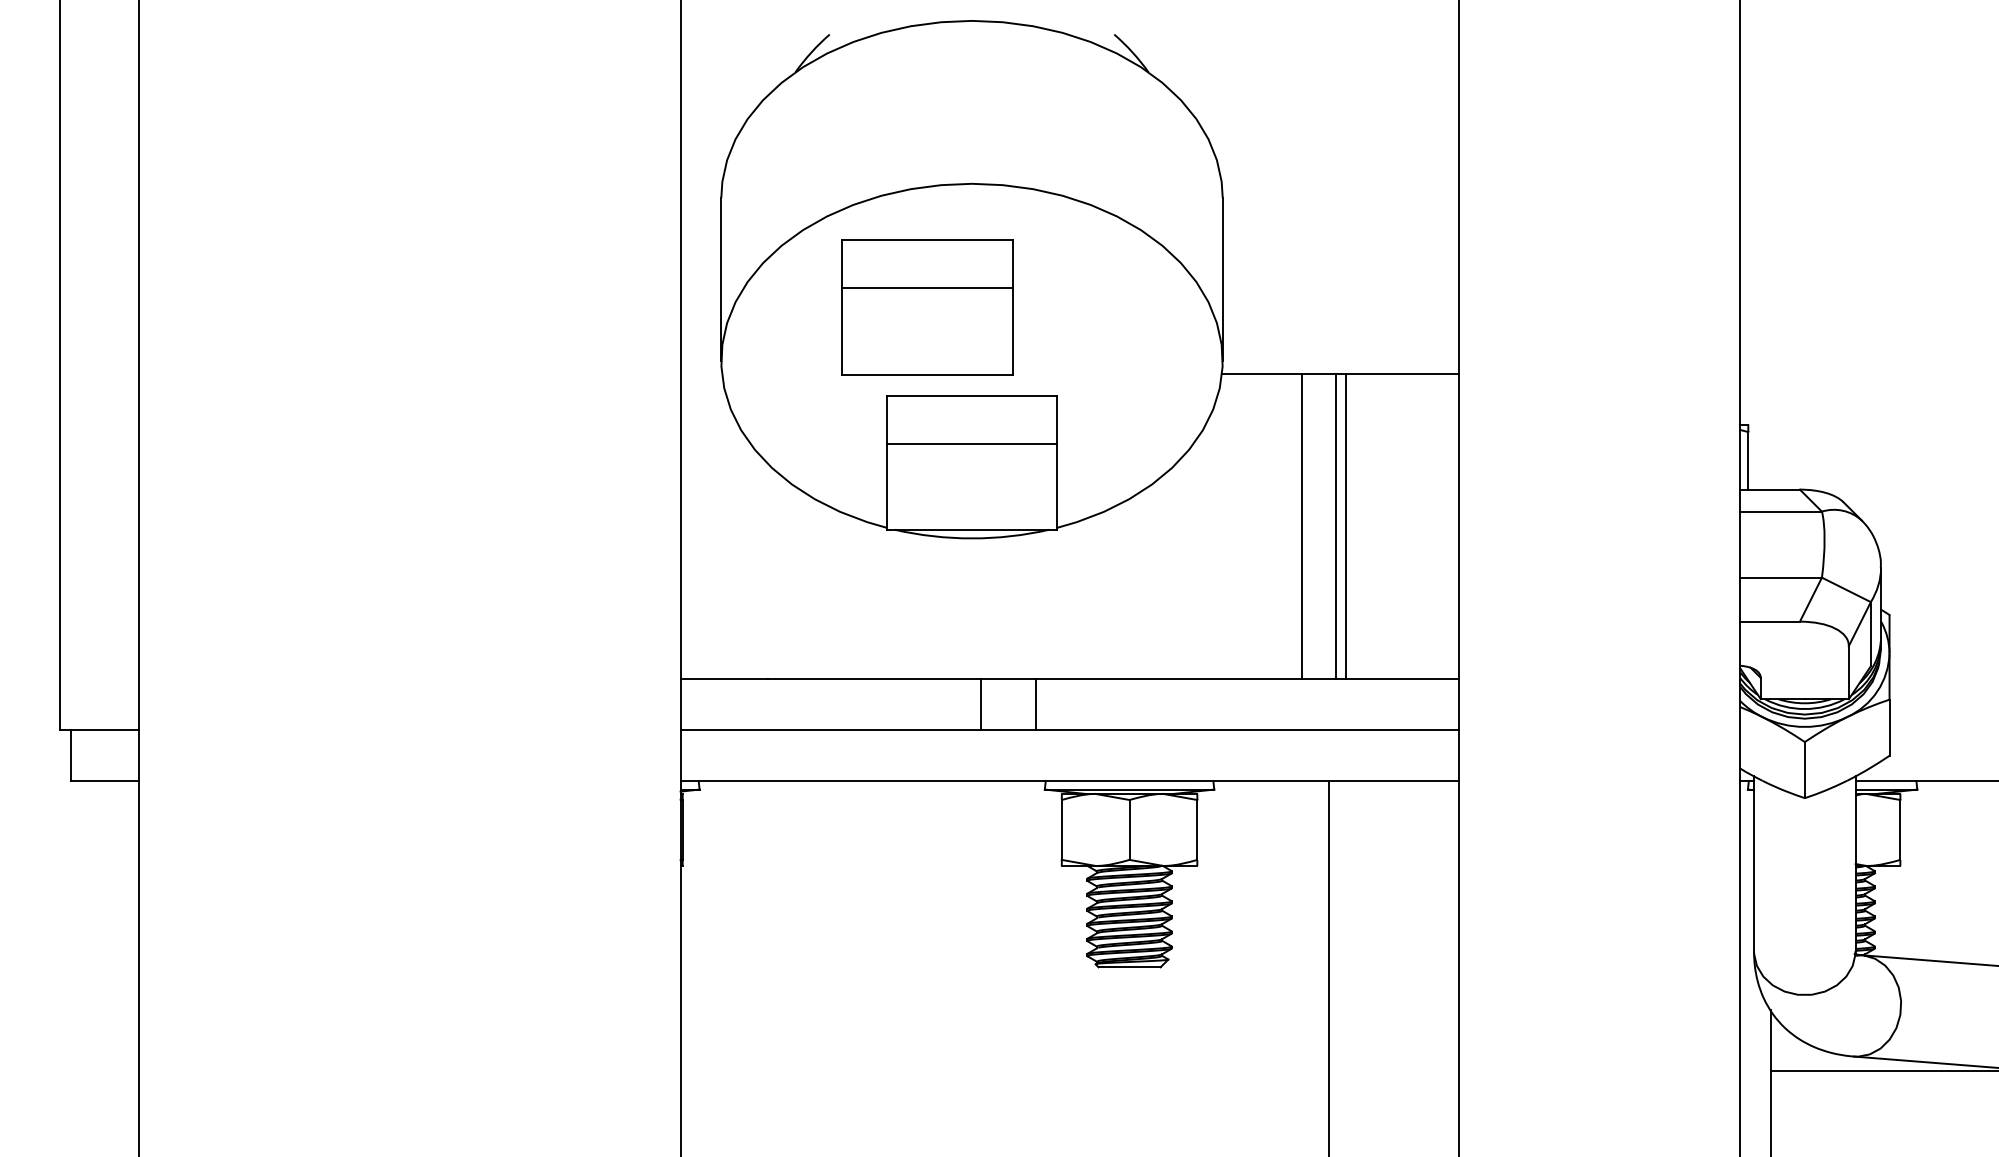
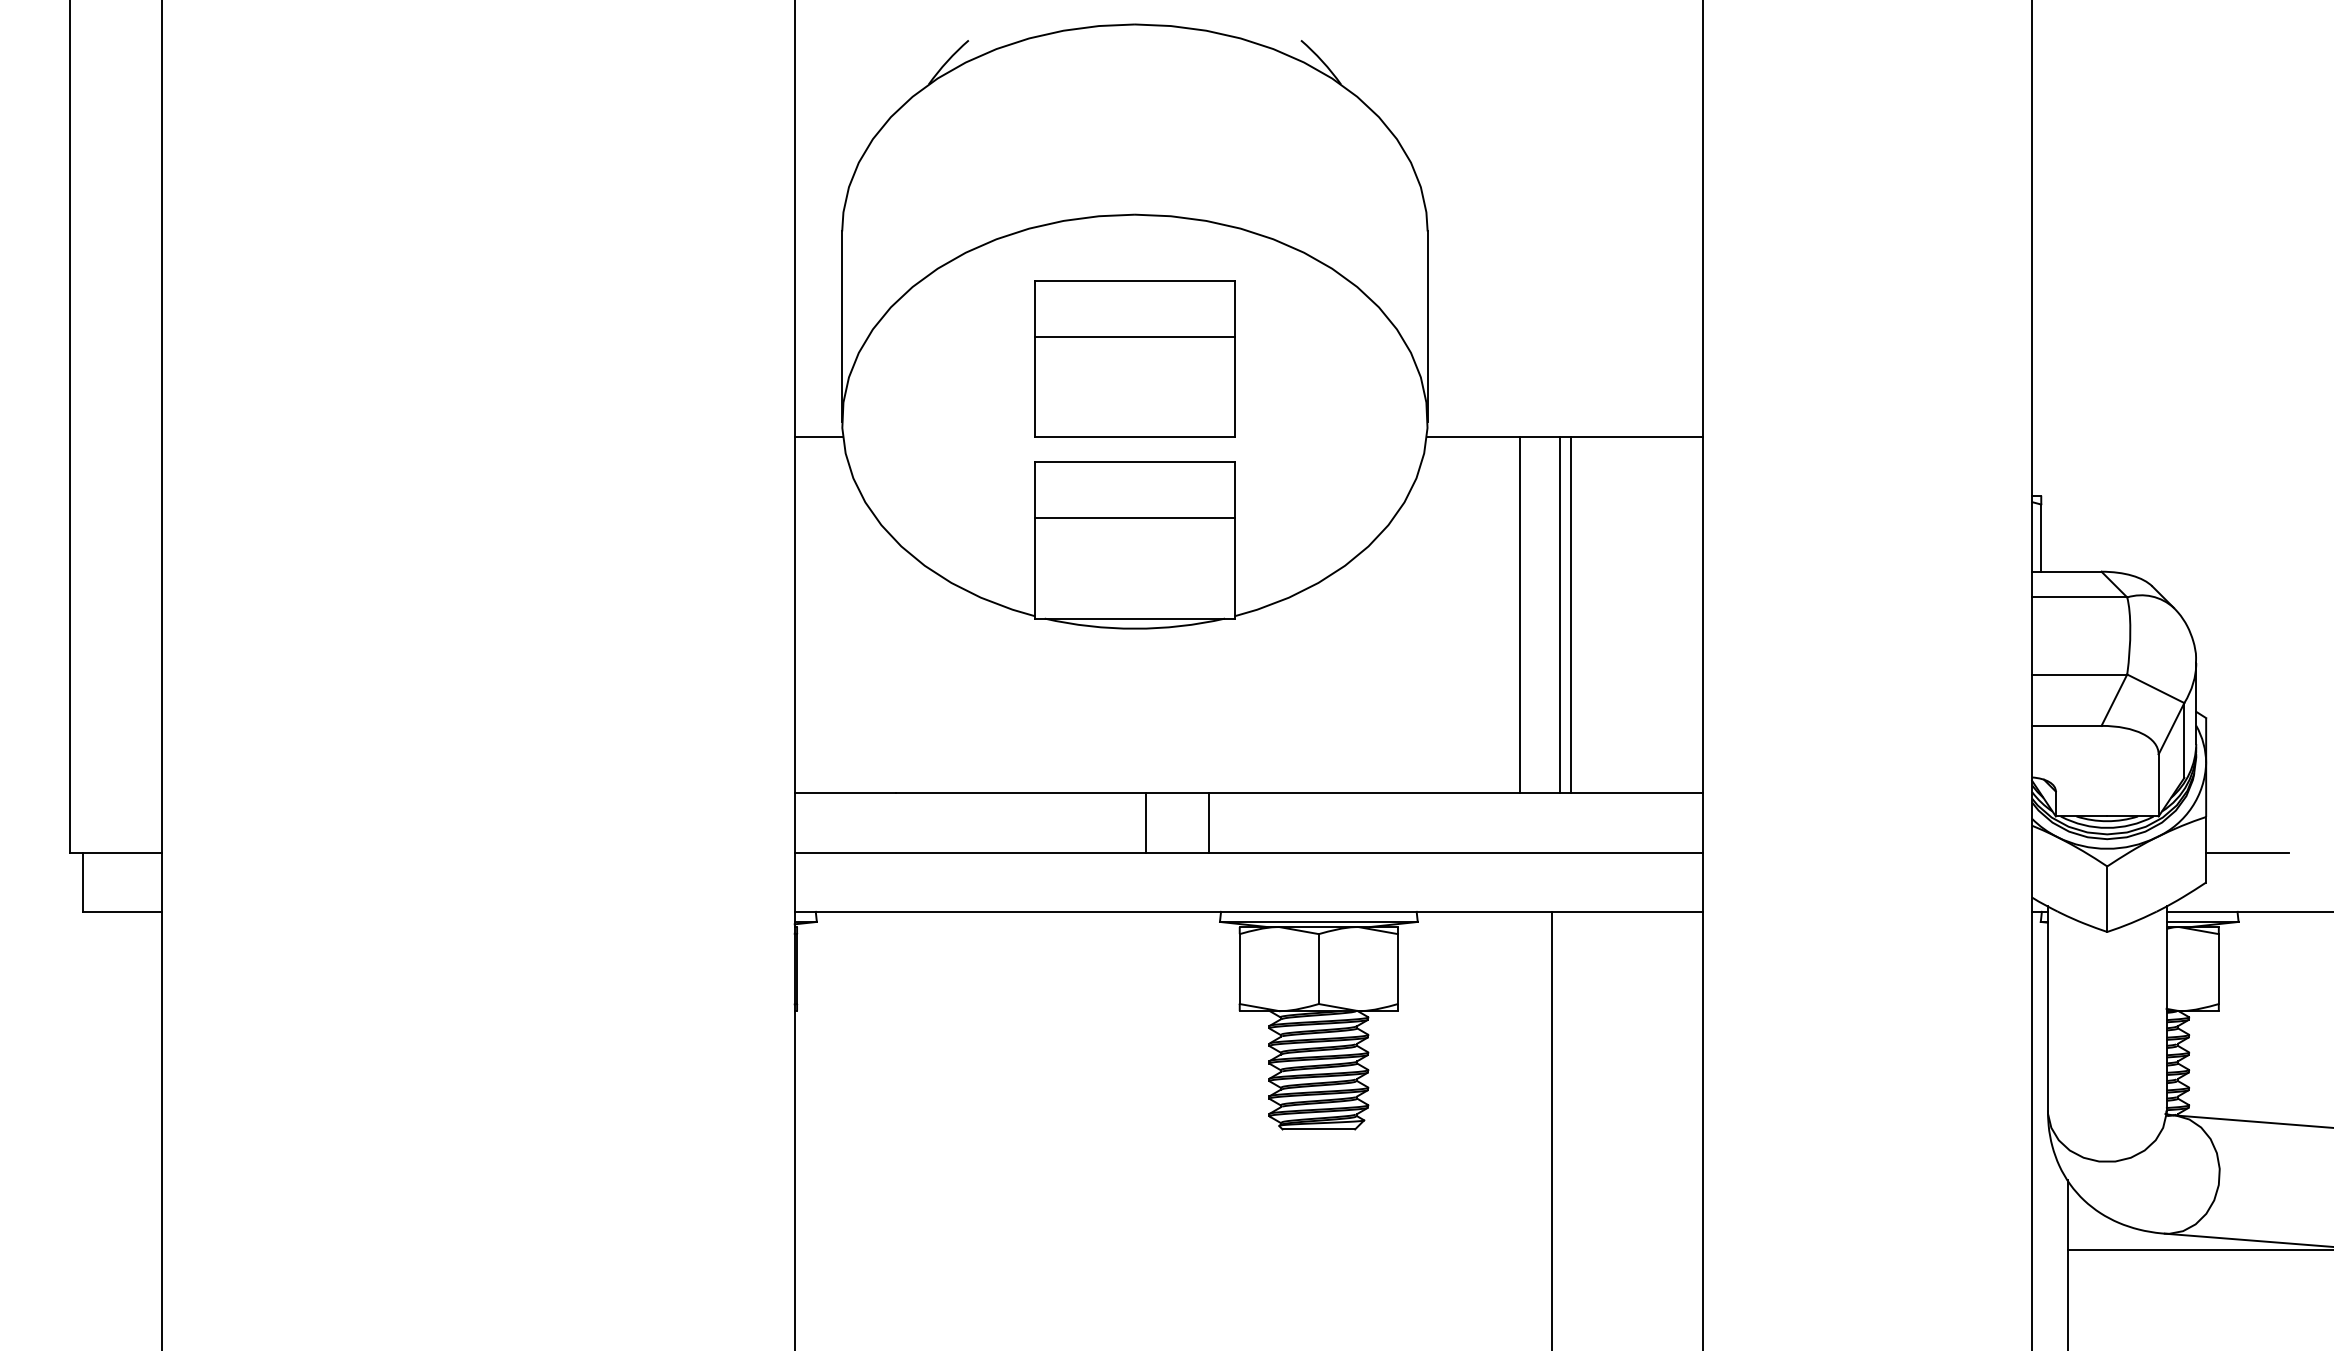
part: (927, 306) -> (1134, 358), moved
line: (701, 374) -> (818, 437), added
line: (1924, 730) -> (2247, 852), added

